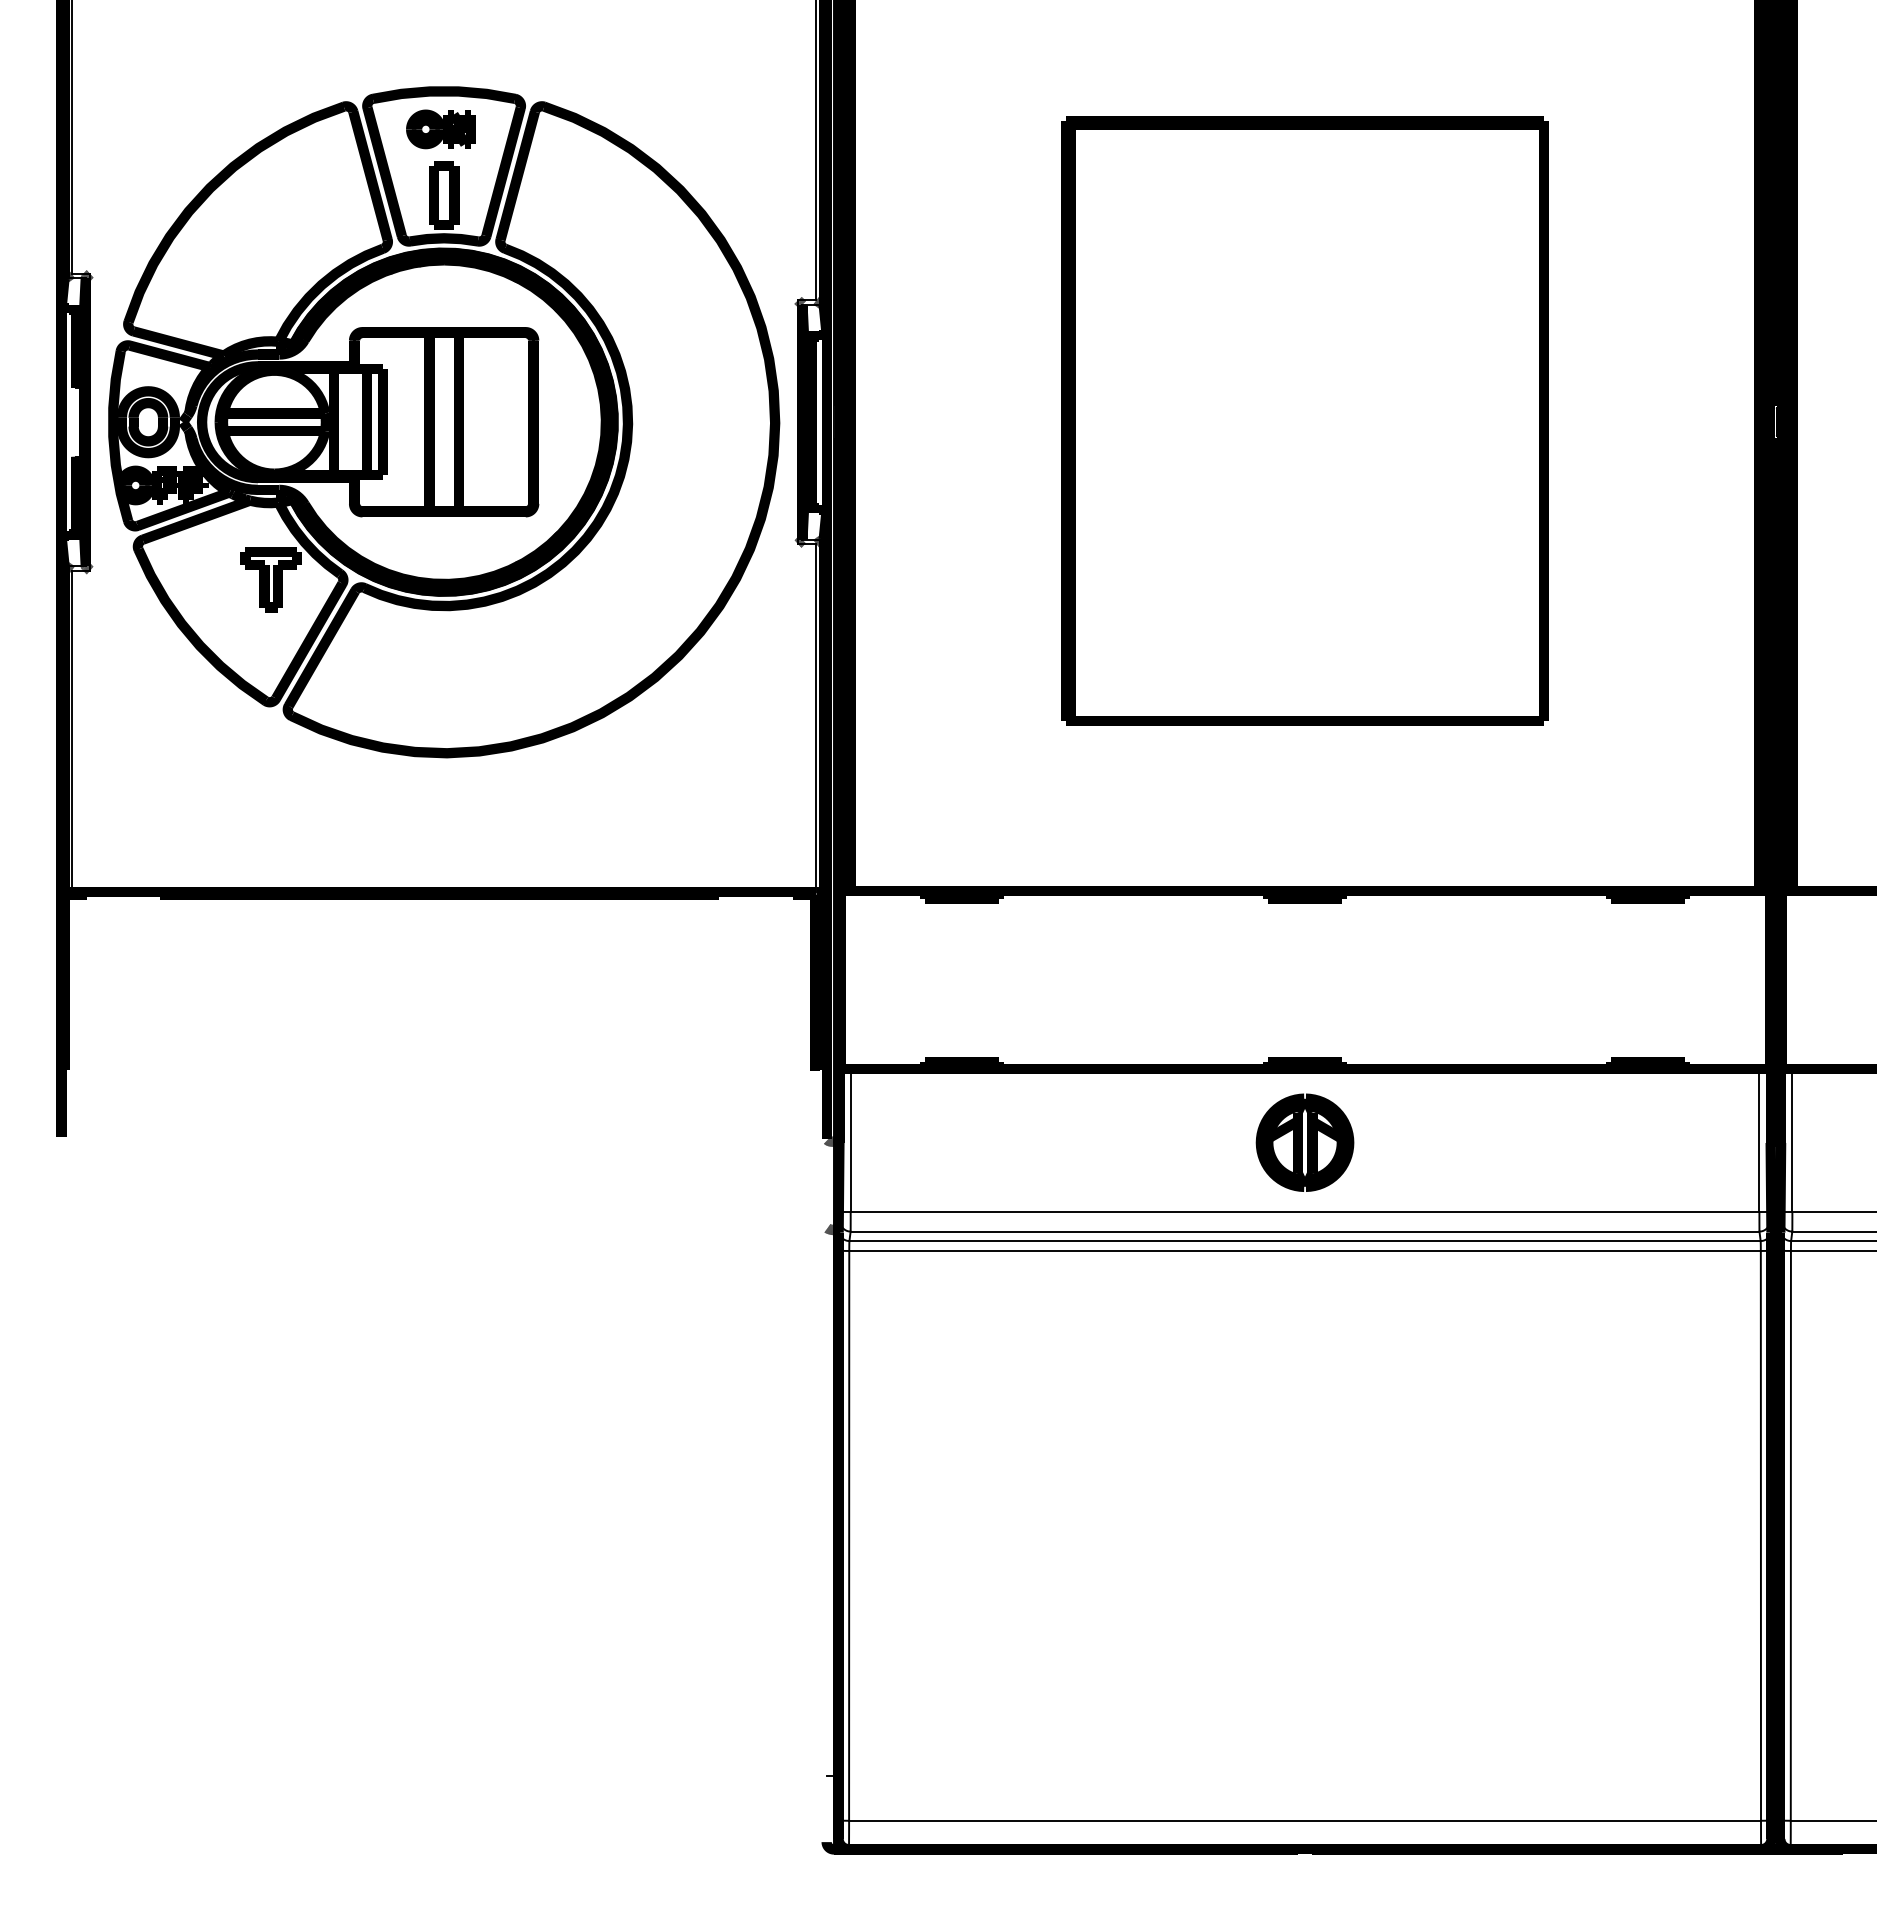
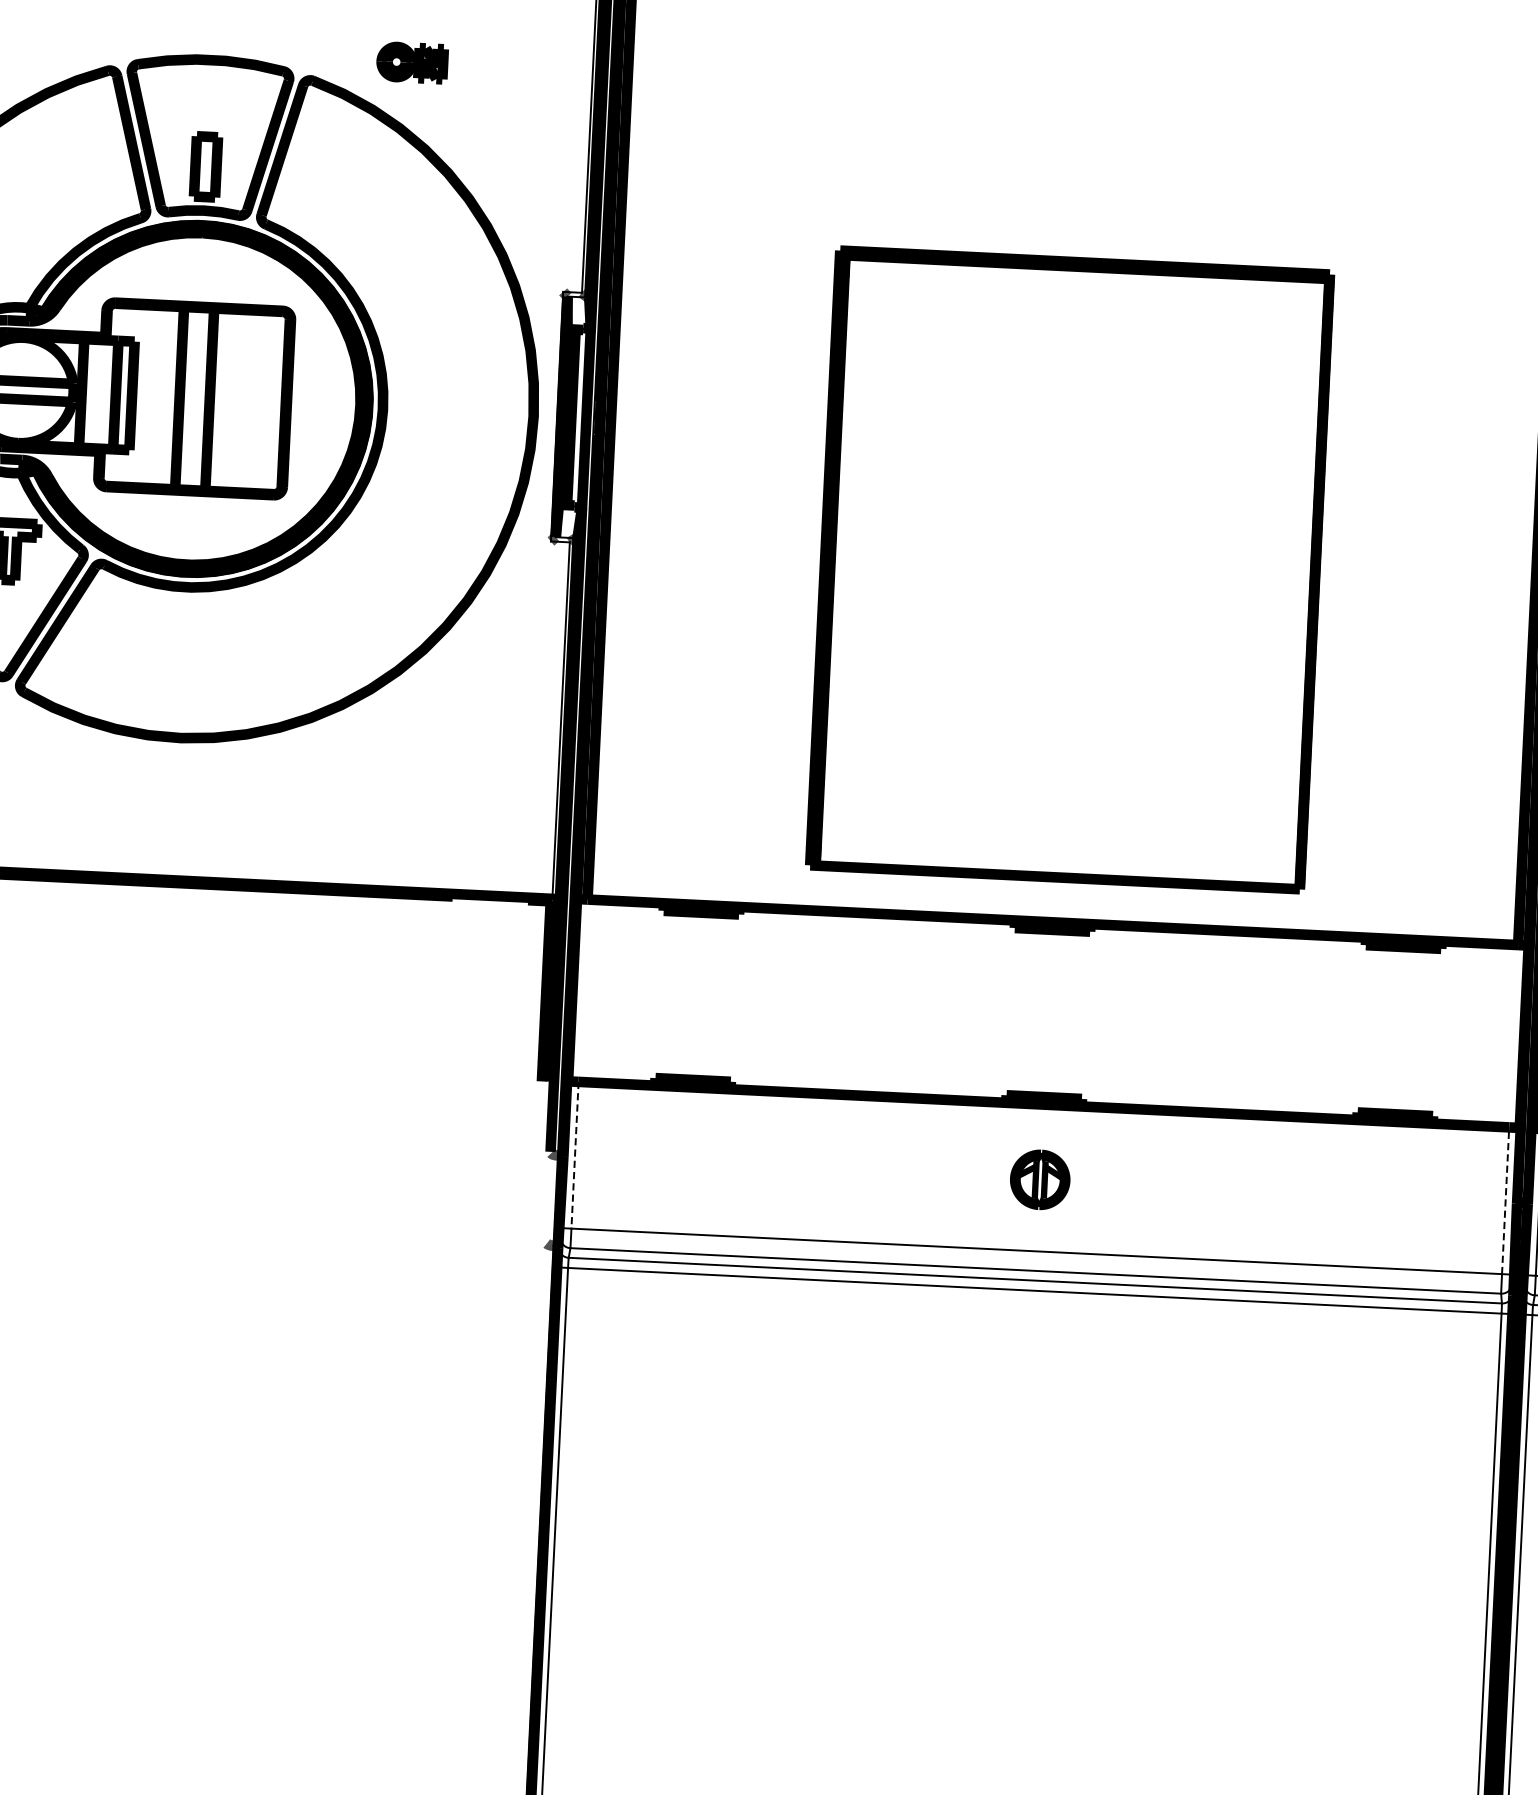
part: (440, 129) -> (411, 62), moved
part: (1304, 420) -> (1069, 569), moved
line: (850, 1140) -> (574, 1154), solid -> dashed
line: (1759, 1140) -> (1505, 1200), solid -> dashed
part: (1304, 1142) -> (1039, 1179), size x0.6

